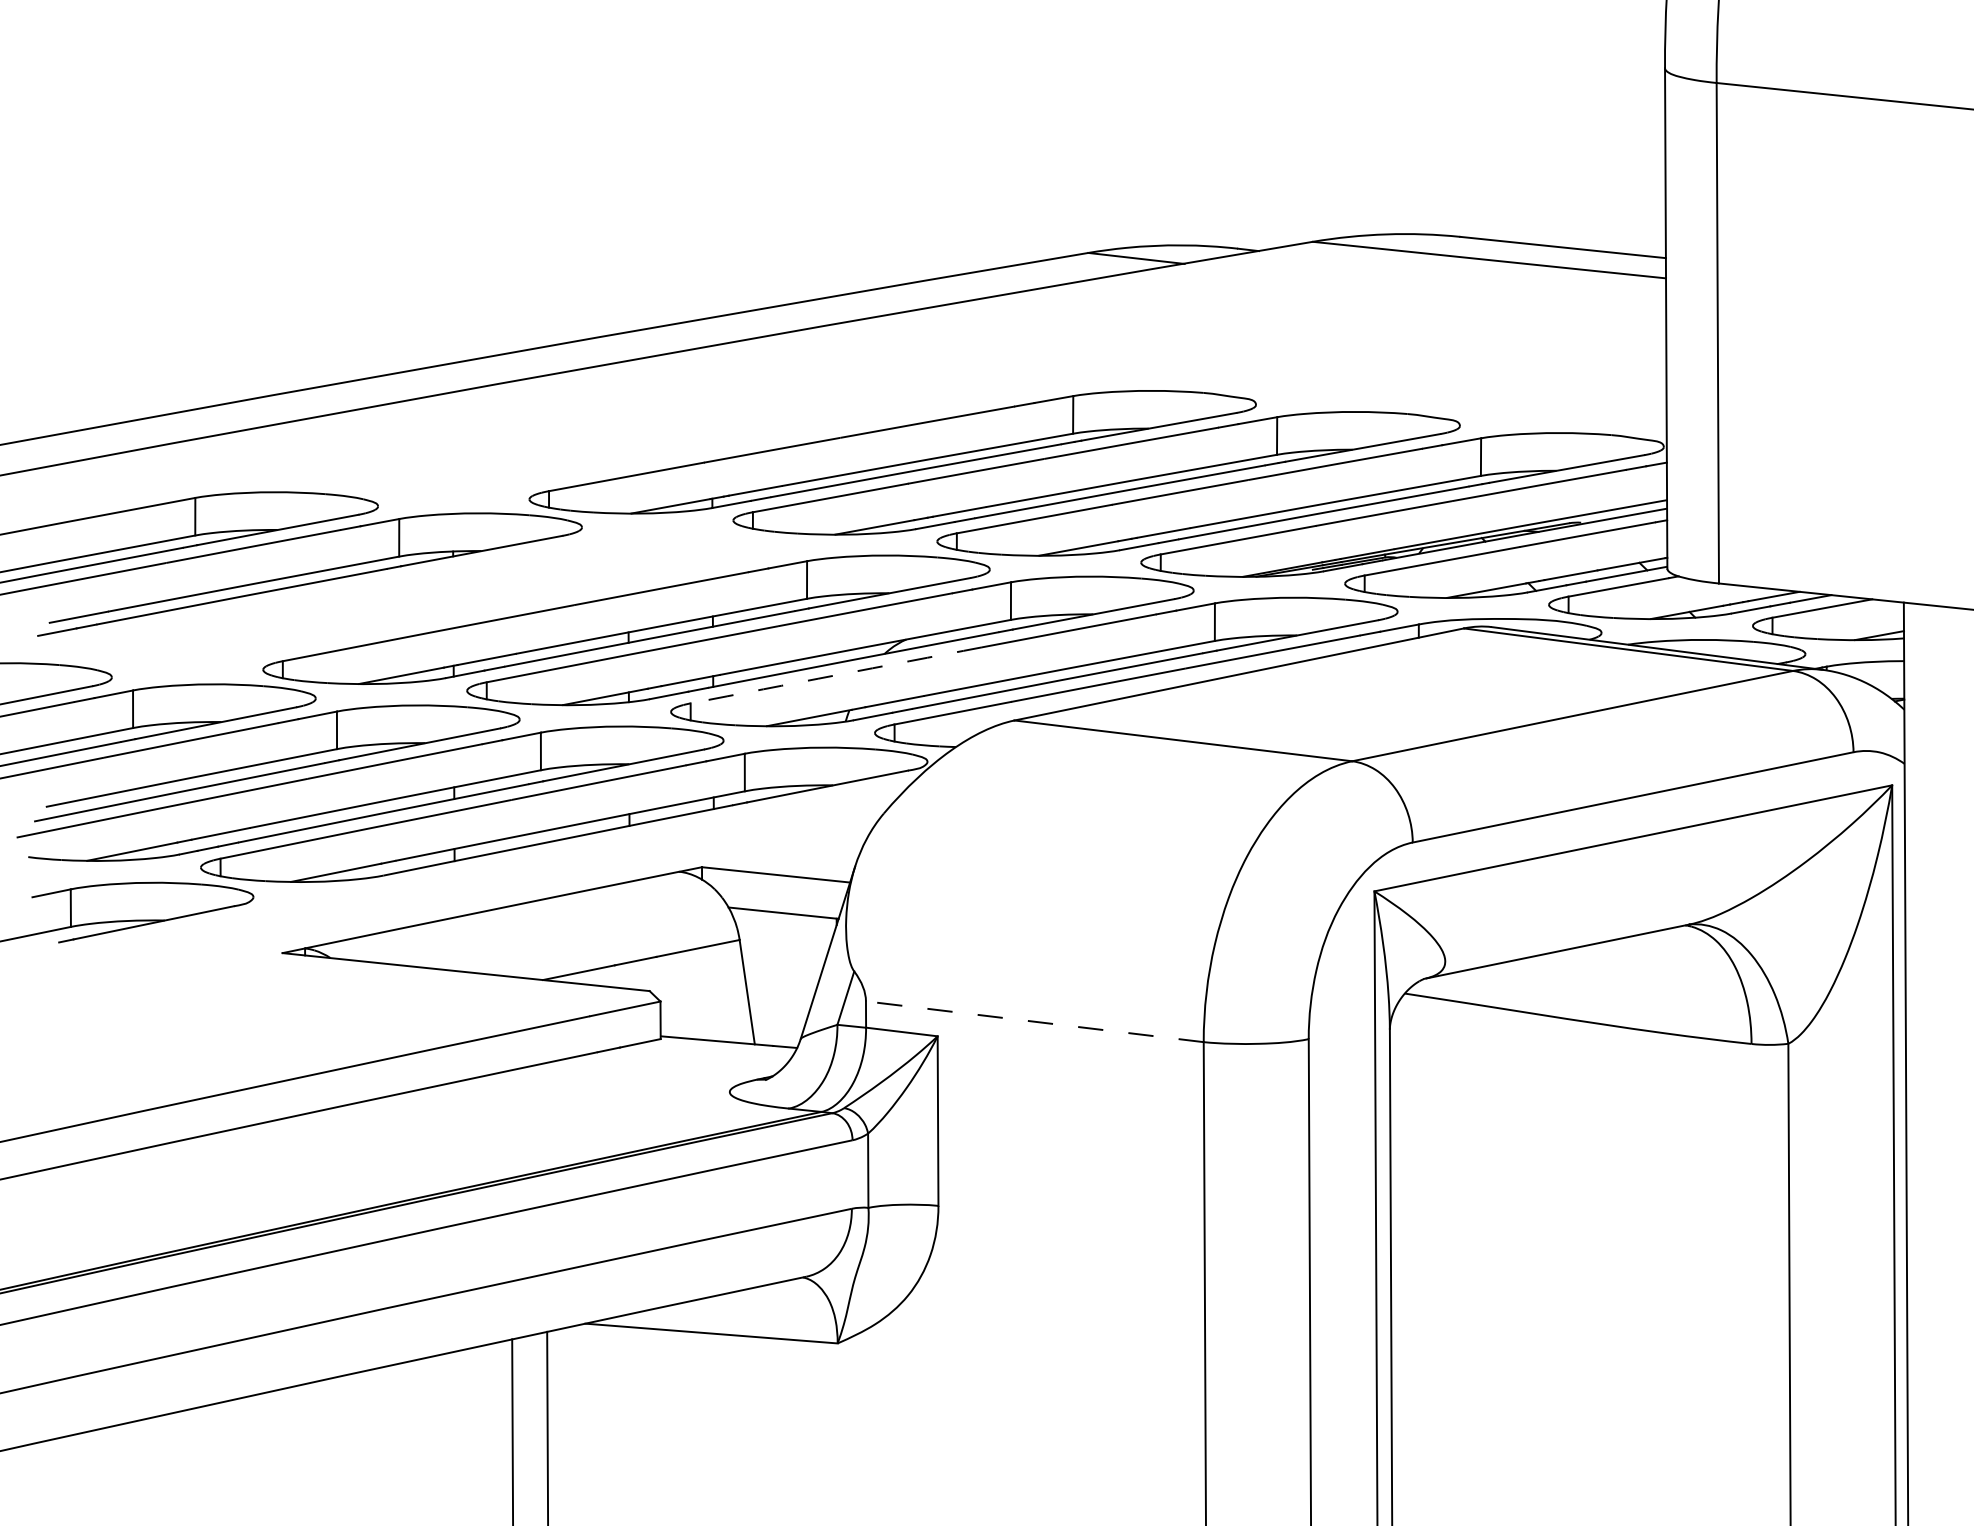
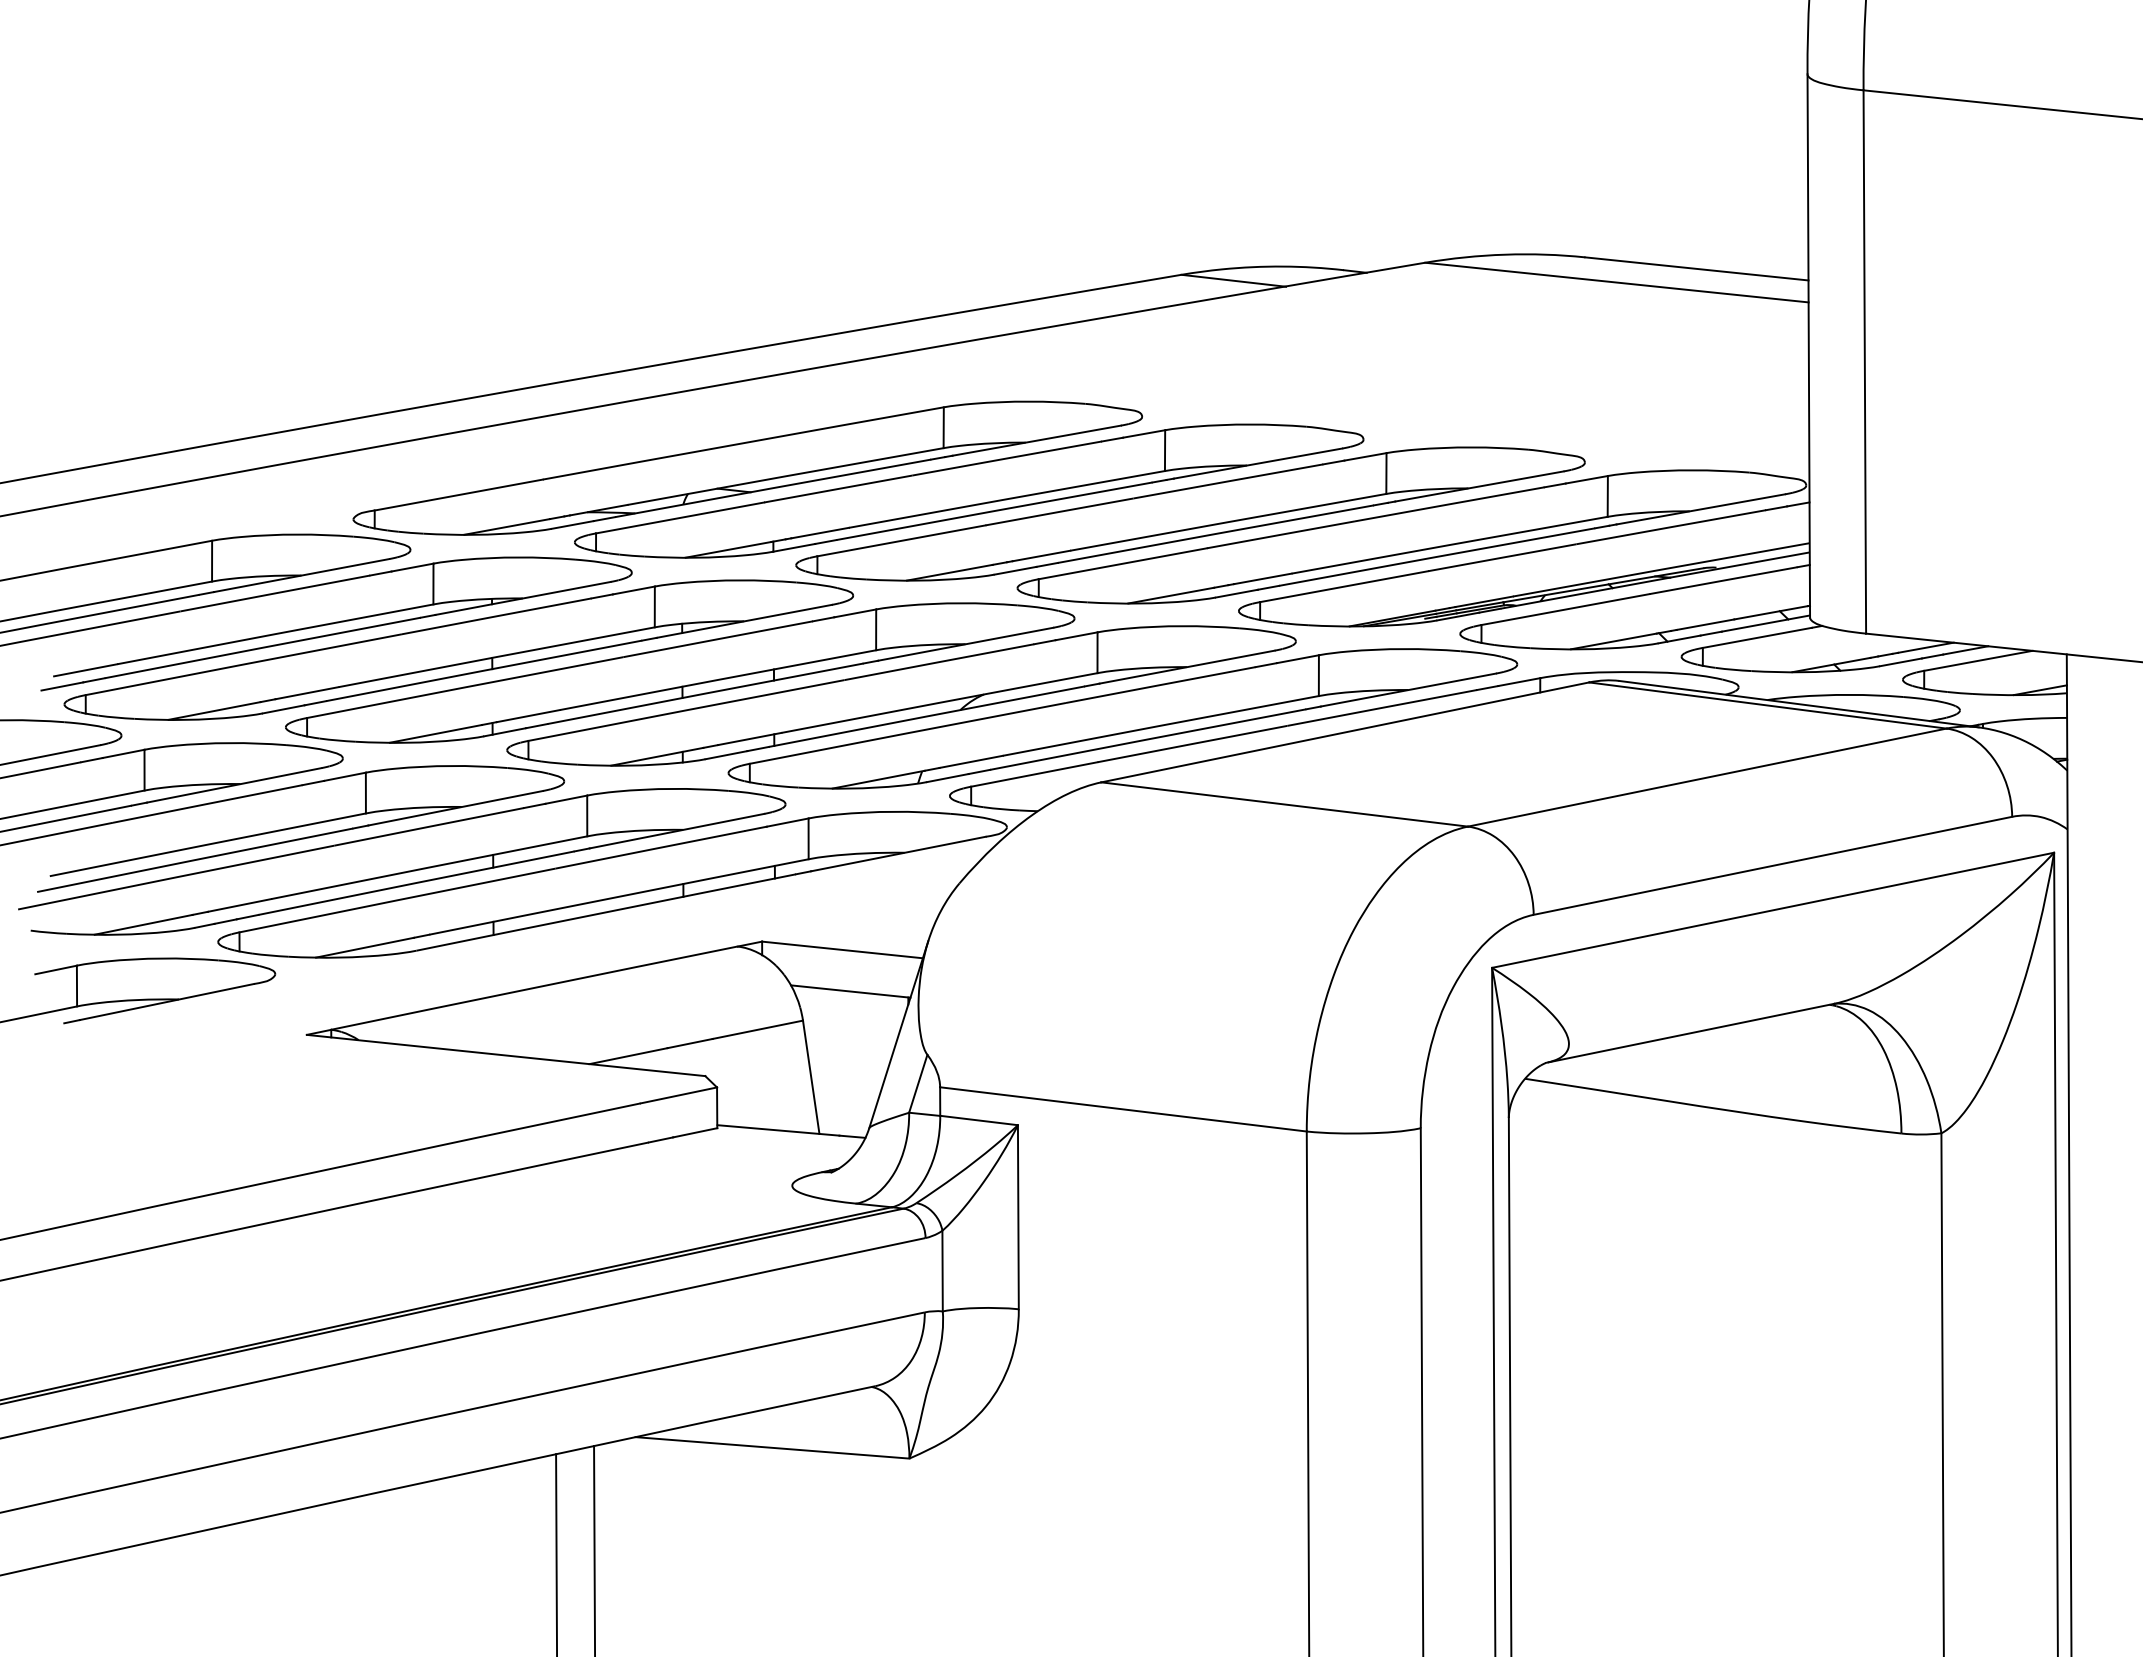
part: (688, 430) -> (747, 467), added
part: (422, 598) -> (458, 649), added
arc: (835, 675) -> (907, 733), dashed -> solid
line: (1034, 1021) -> (1123, 1109), dashed -> solid

